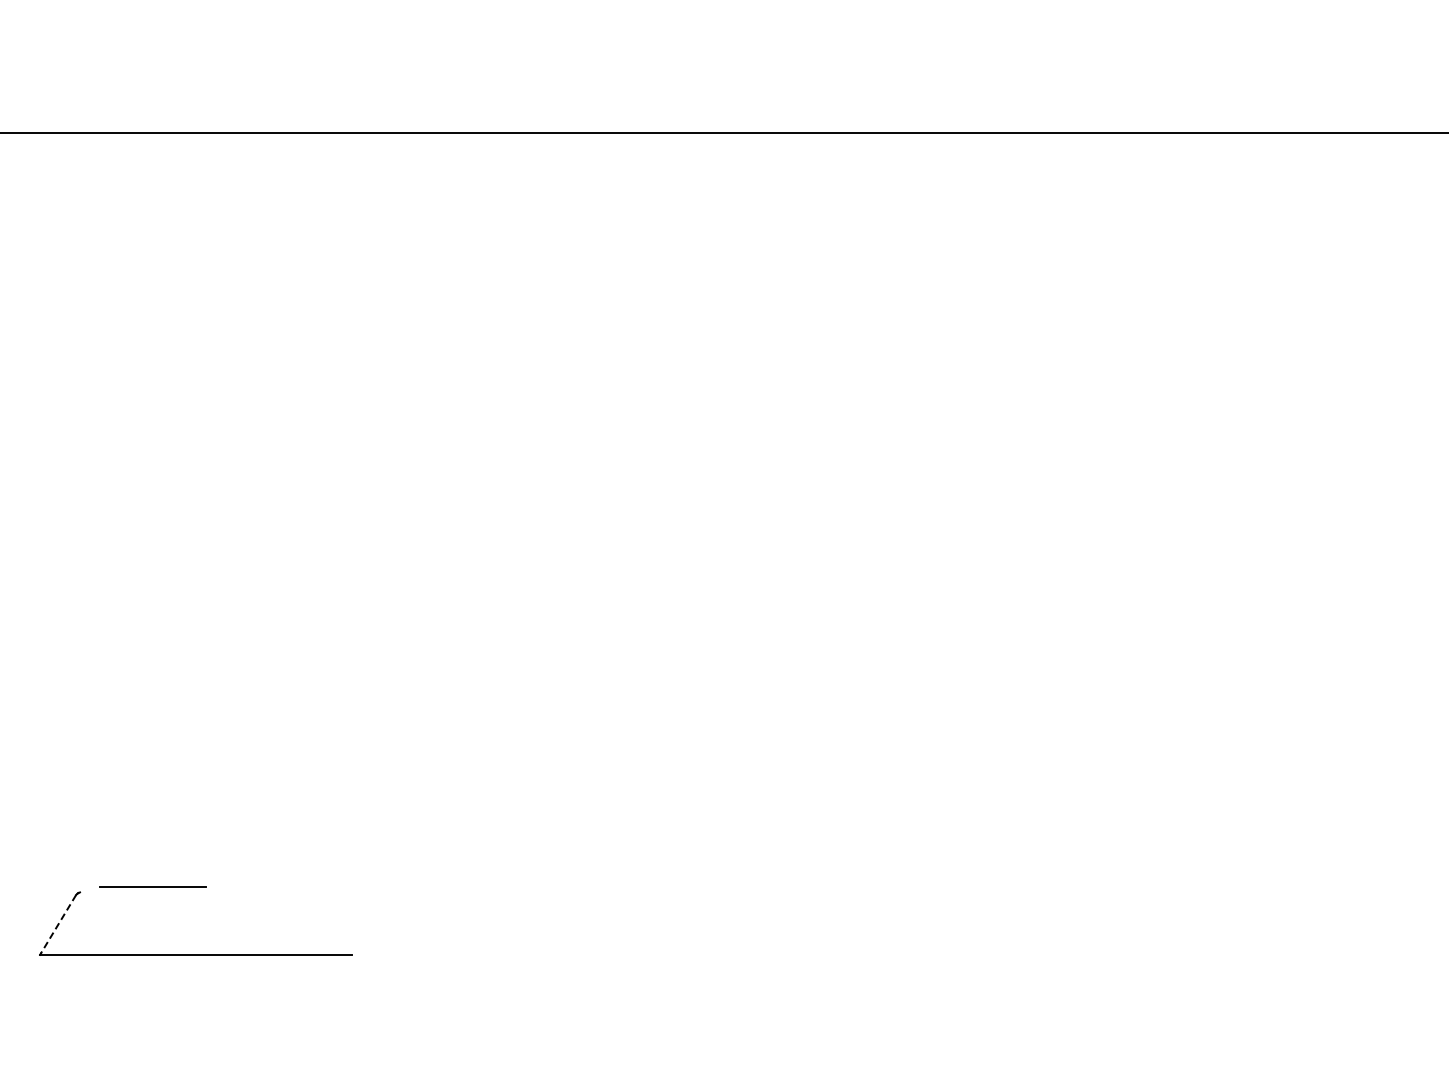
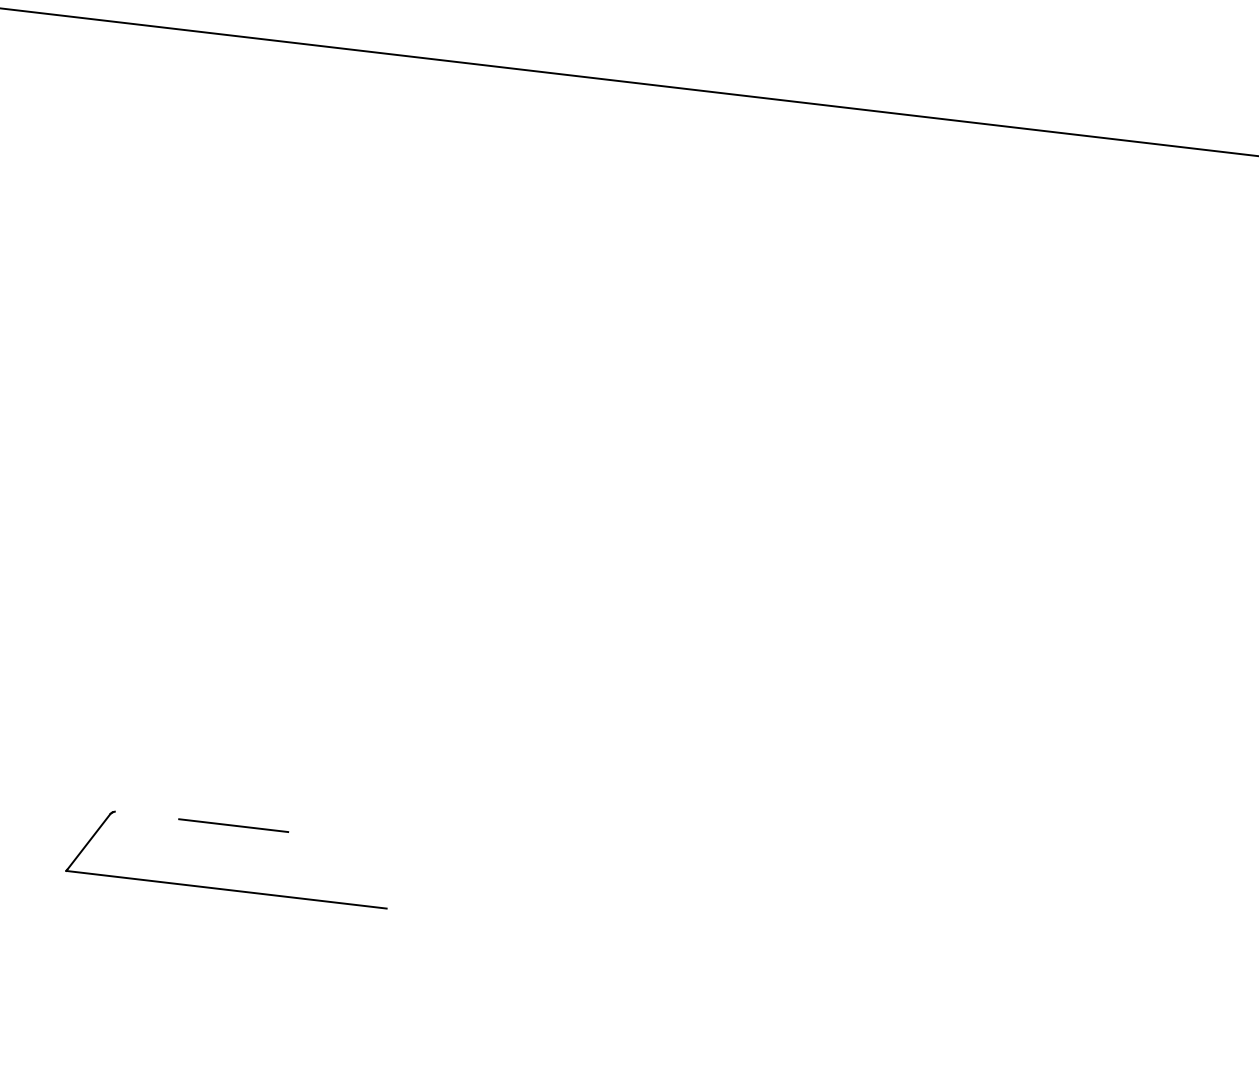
line: (152, 886) -> (233, 824), moved
line: (58, 924) -> (88, 842), dashed -> solid

